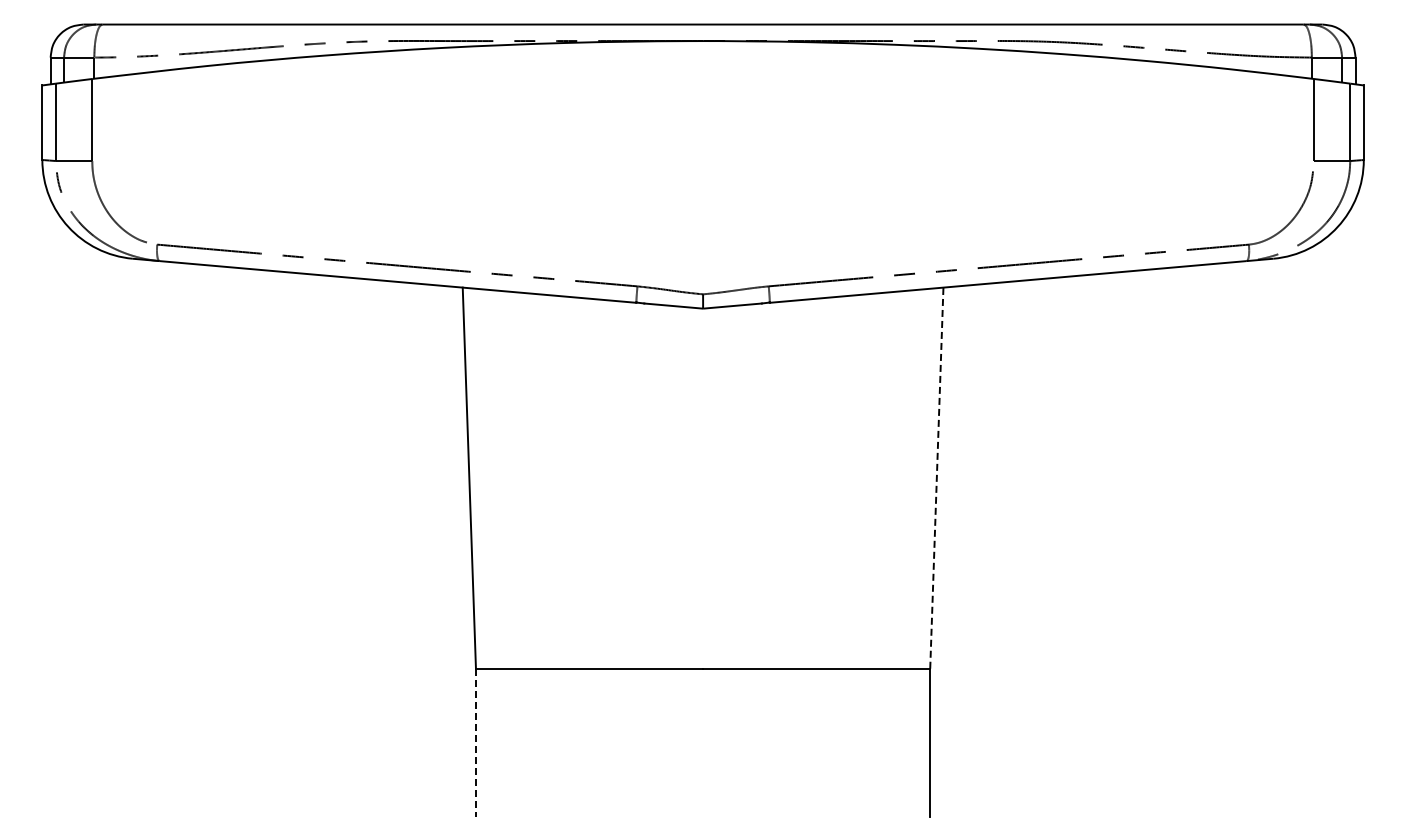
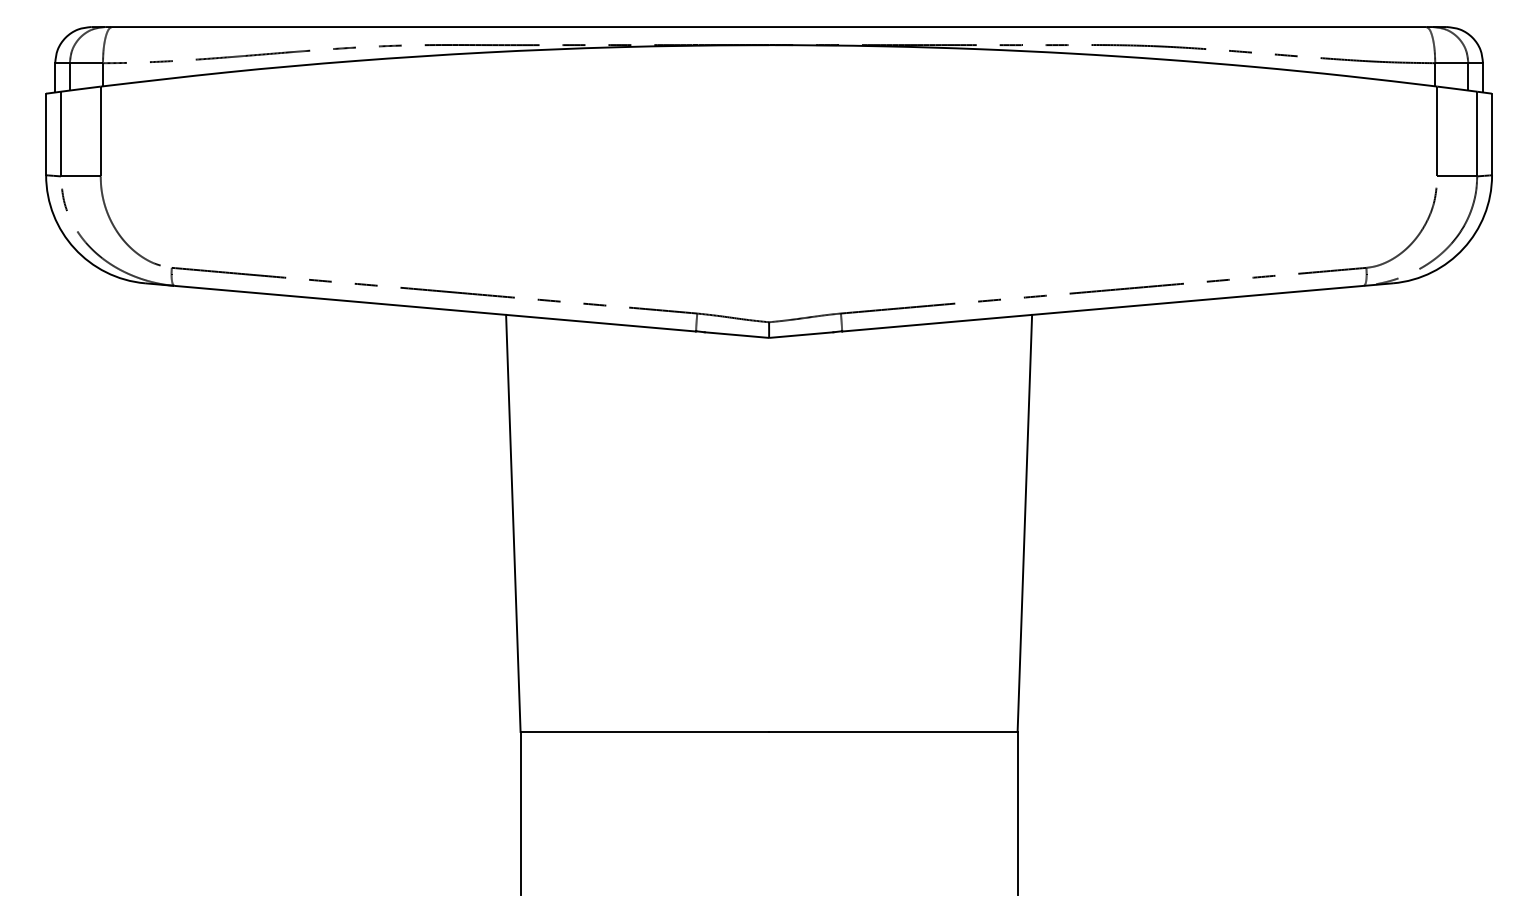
line: (936, 478) -> (1024, 523), dashed -> solid
line: (475, 743) -> (520, 813), dashed -> solid

